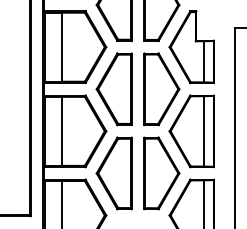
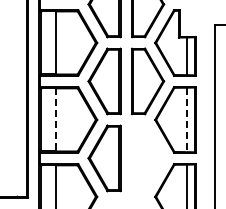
line: (61, 130) -> (56, 119), solid -> dashed
line: (203, 131) -> (186, 120), solid -> dashed
part: (162, 173) -> (148, 158), removed

